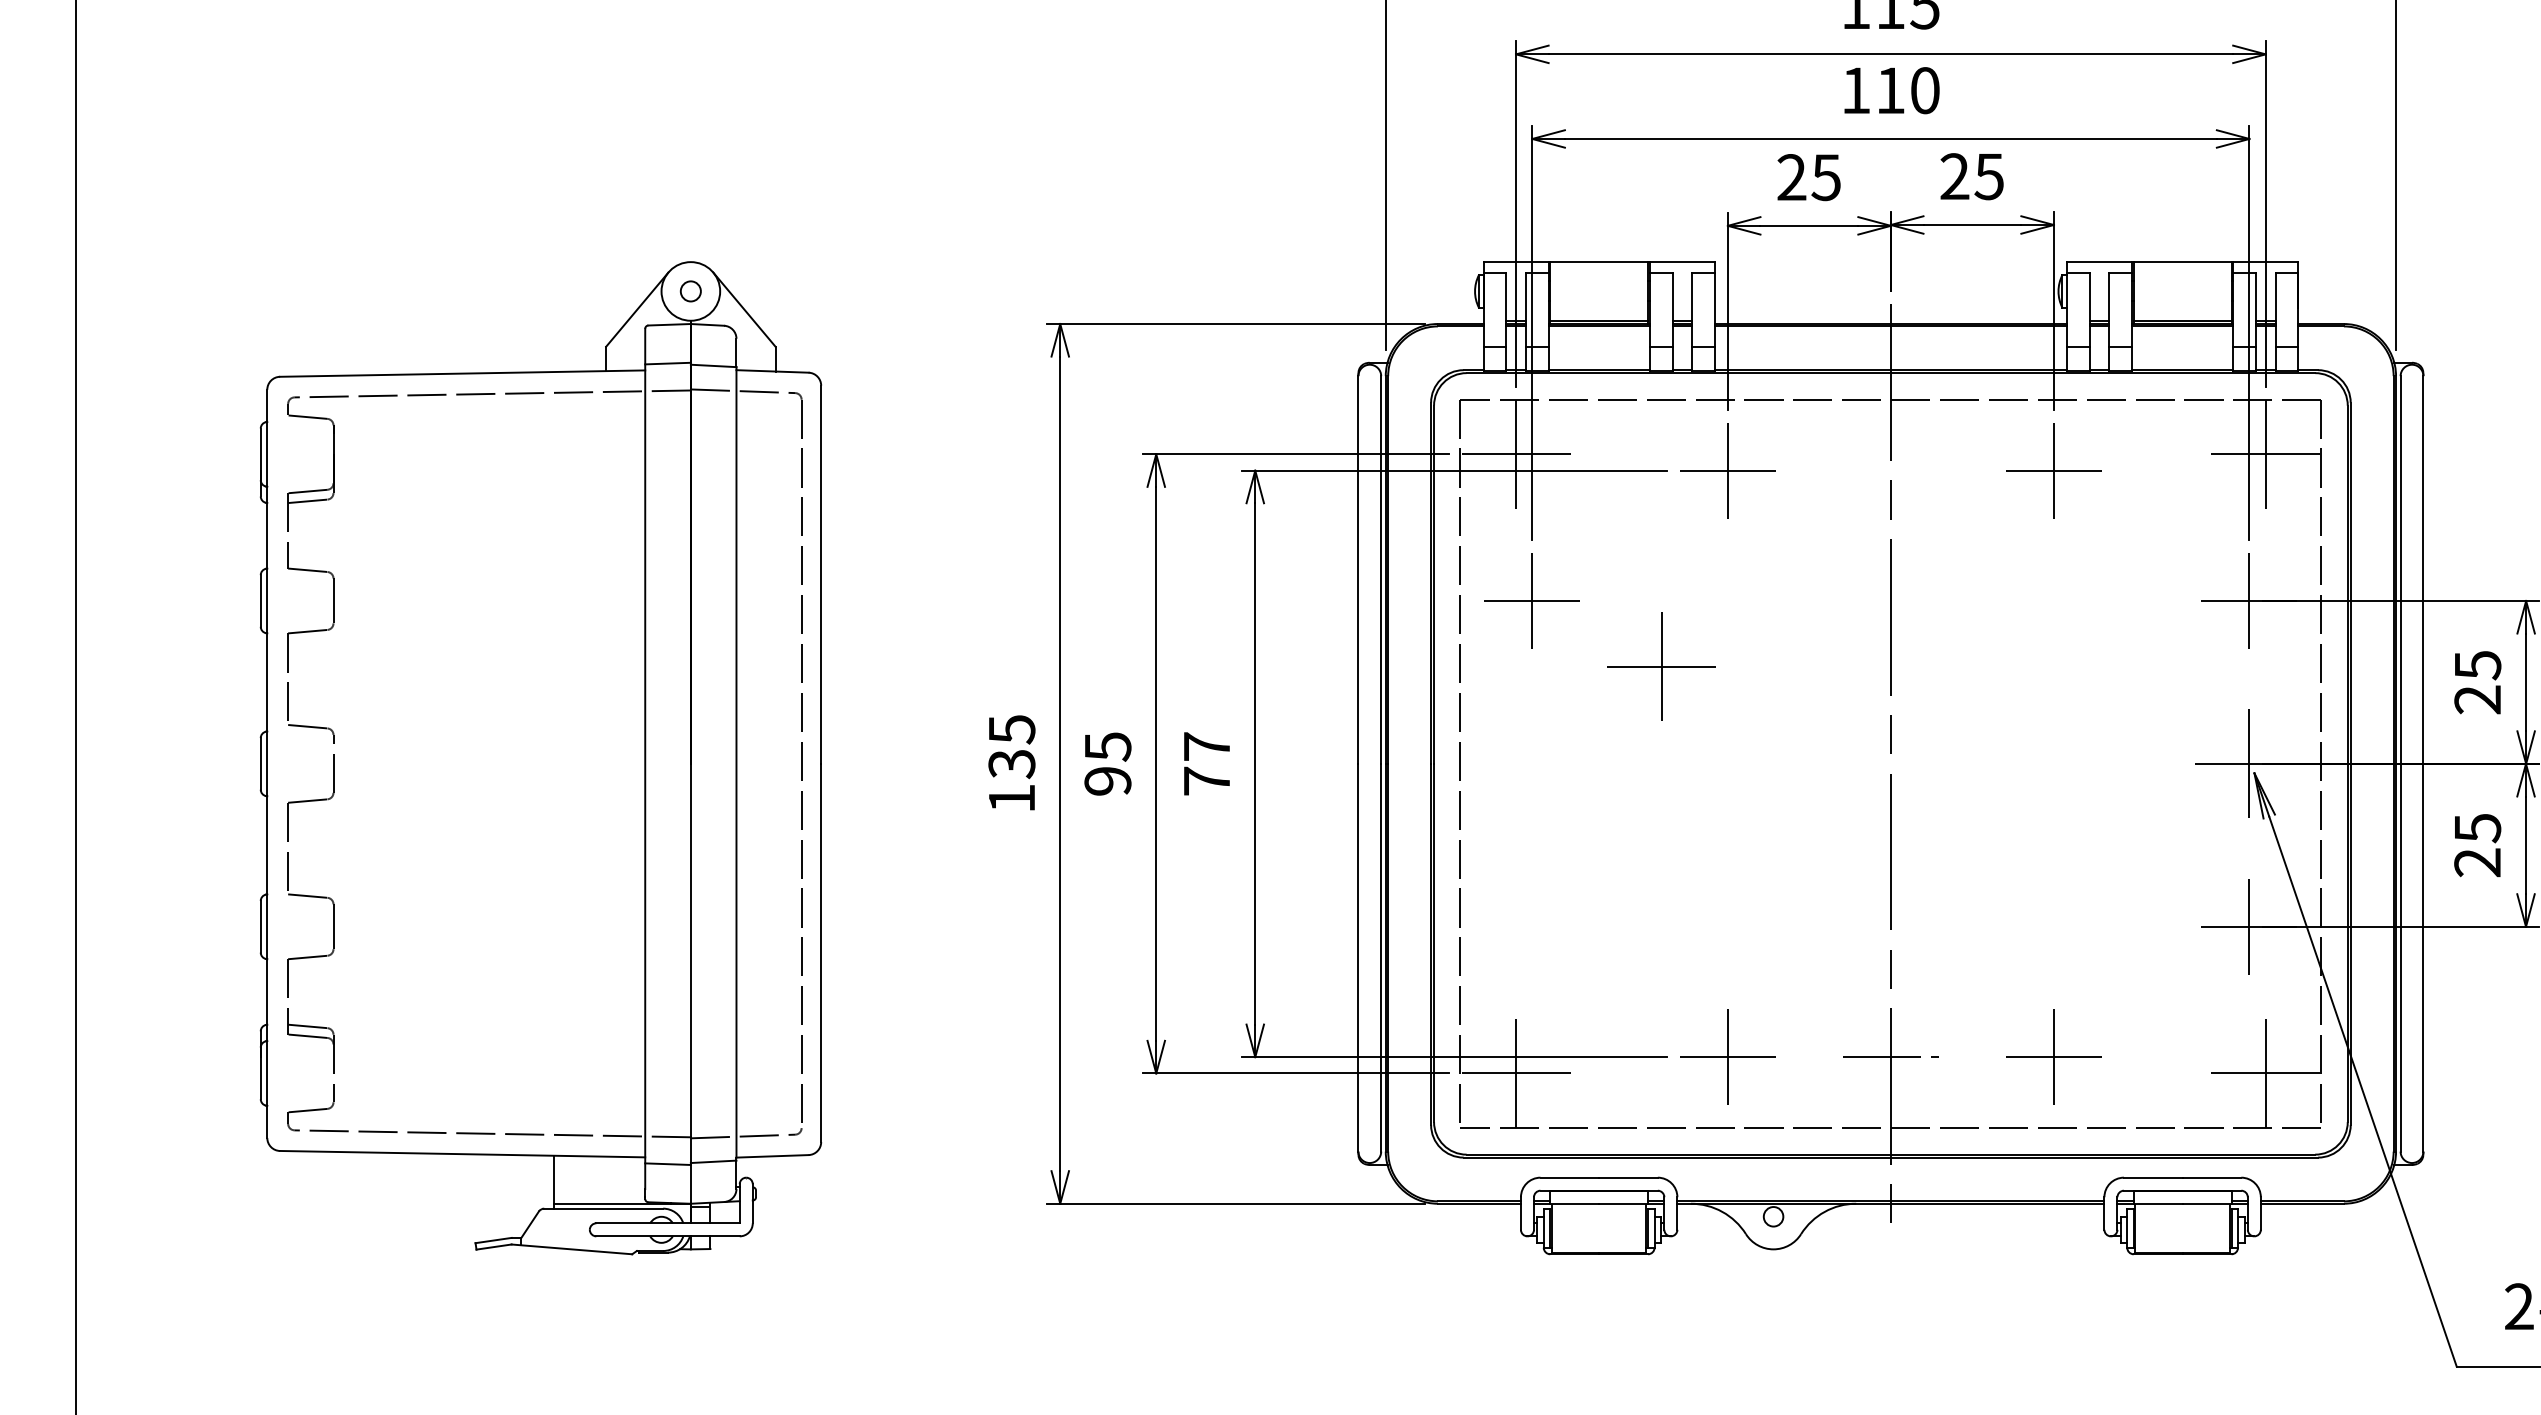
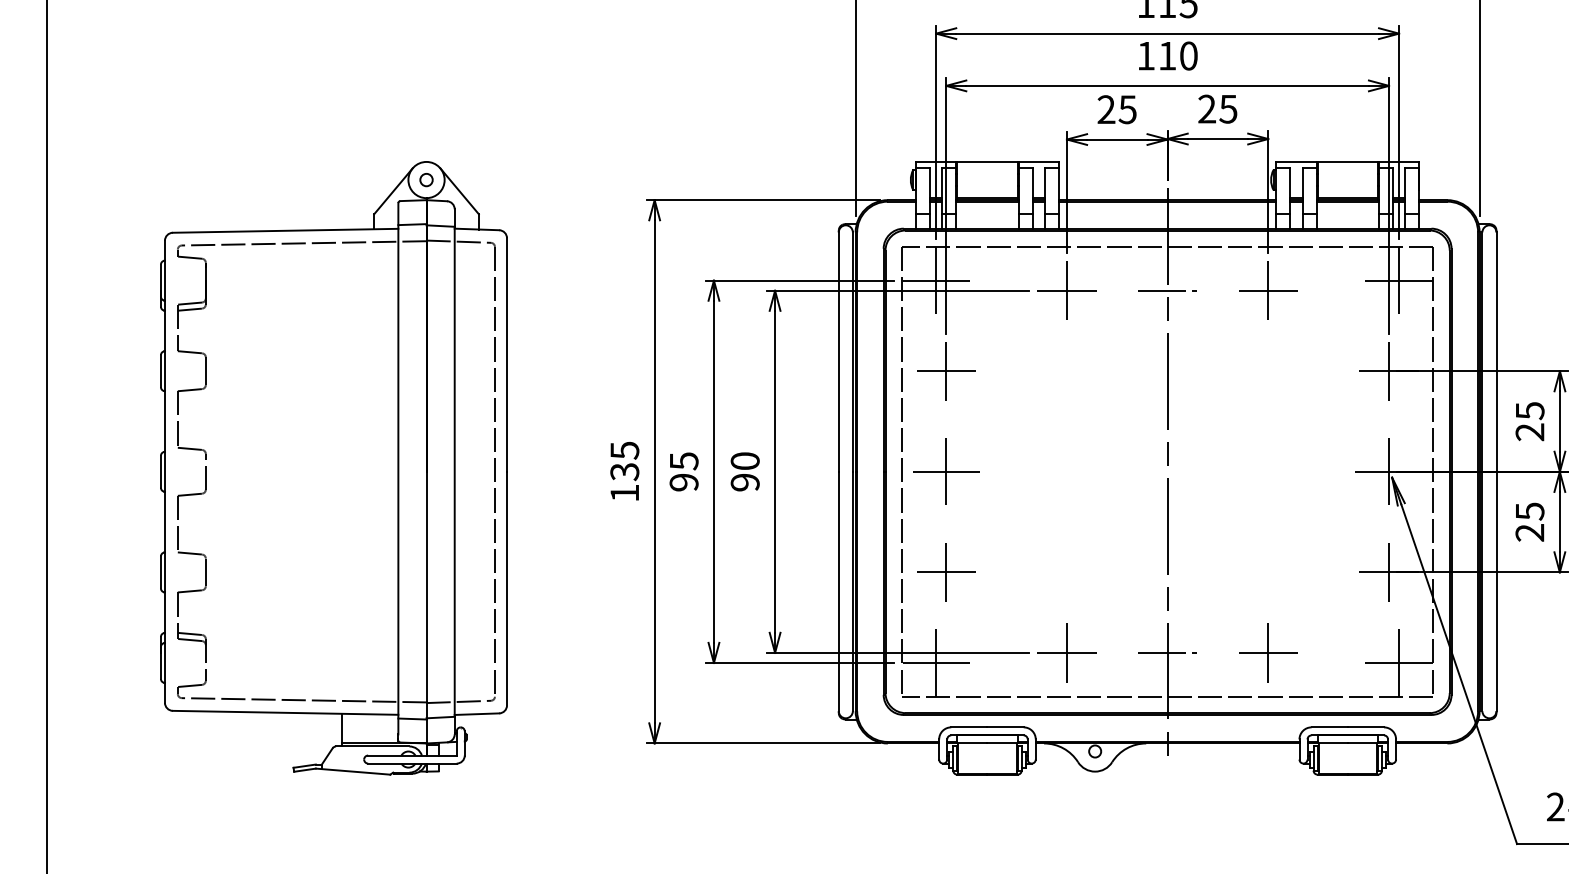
line: (1890, 470) -> (1167, 290), added
part: (1662, 666) -> (946, 471), moved
text: (1205, 763) -> (744, 471), 77 -> 90
part: (1532, 926) -> (946, 572), added

